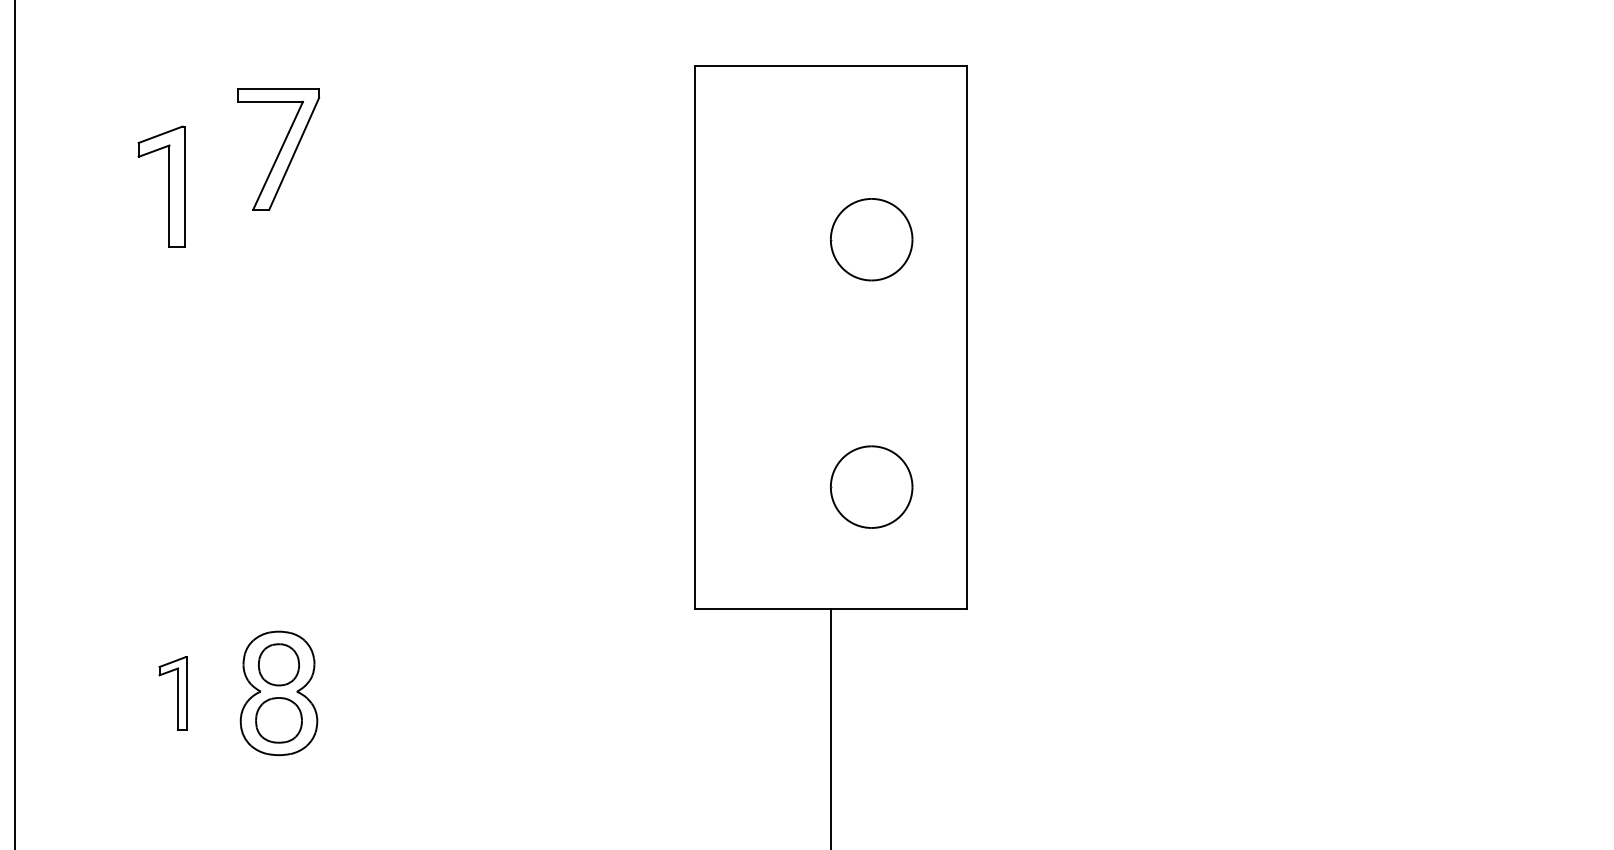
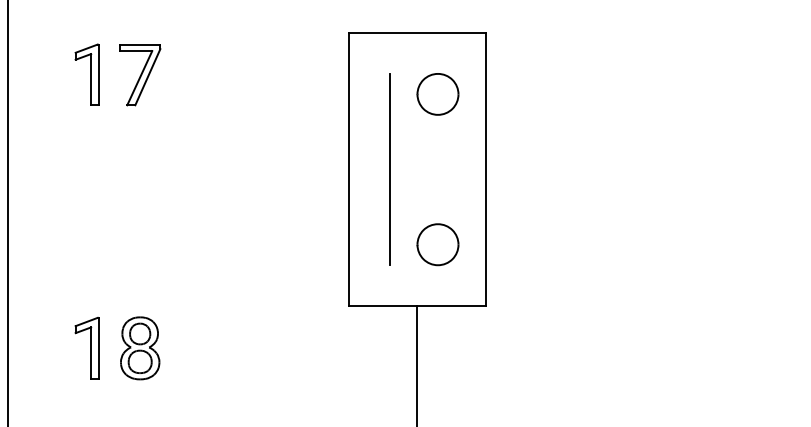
part: (160, 186) -> (86, 74), moved
part: (870, 239) -> (437, 94), moved
line: (777, 337) -> (390, 169), added
part: (172, 693) -> (86, 348), size x1.67

